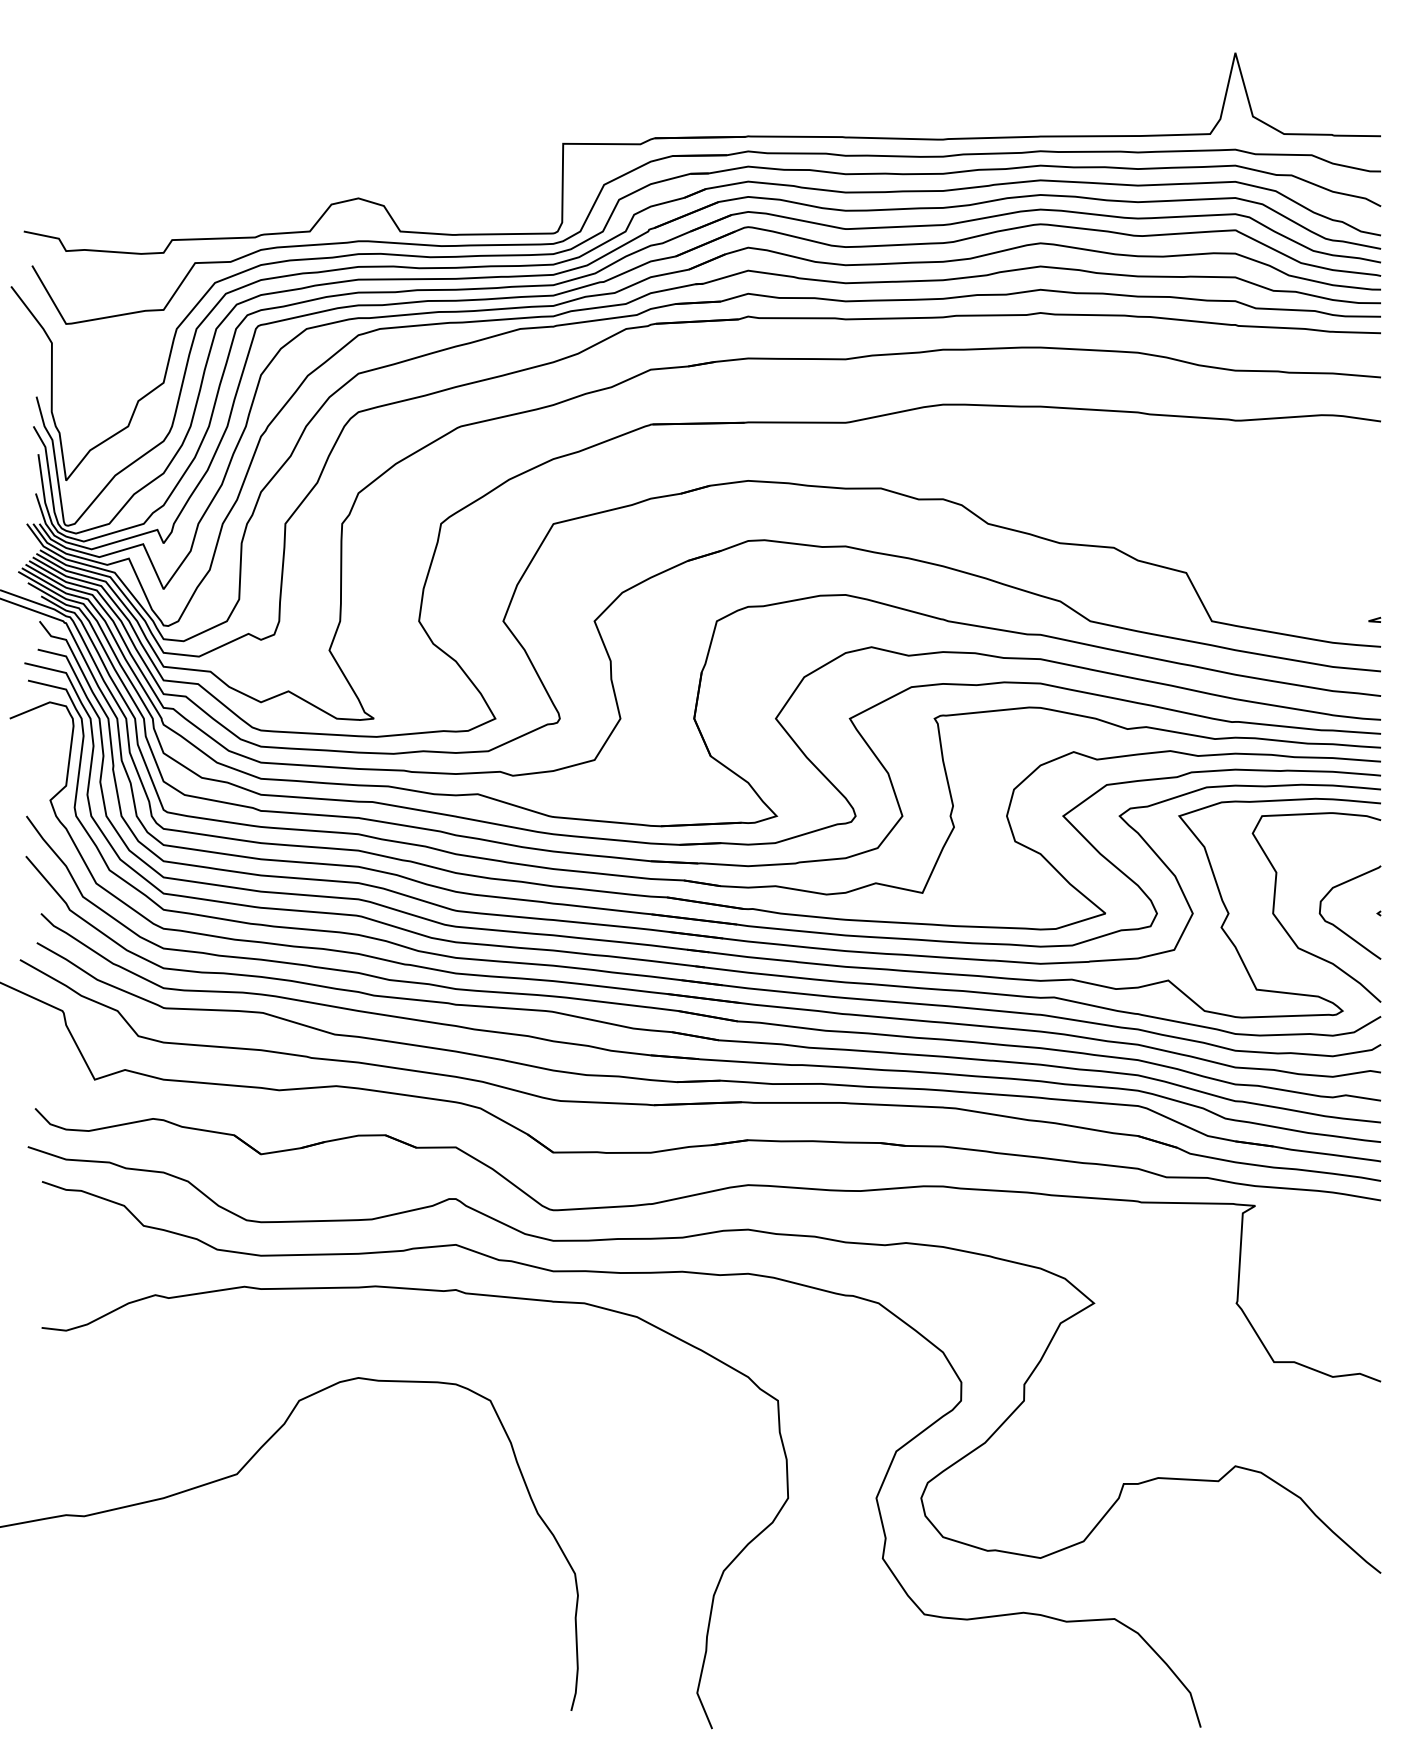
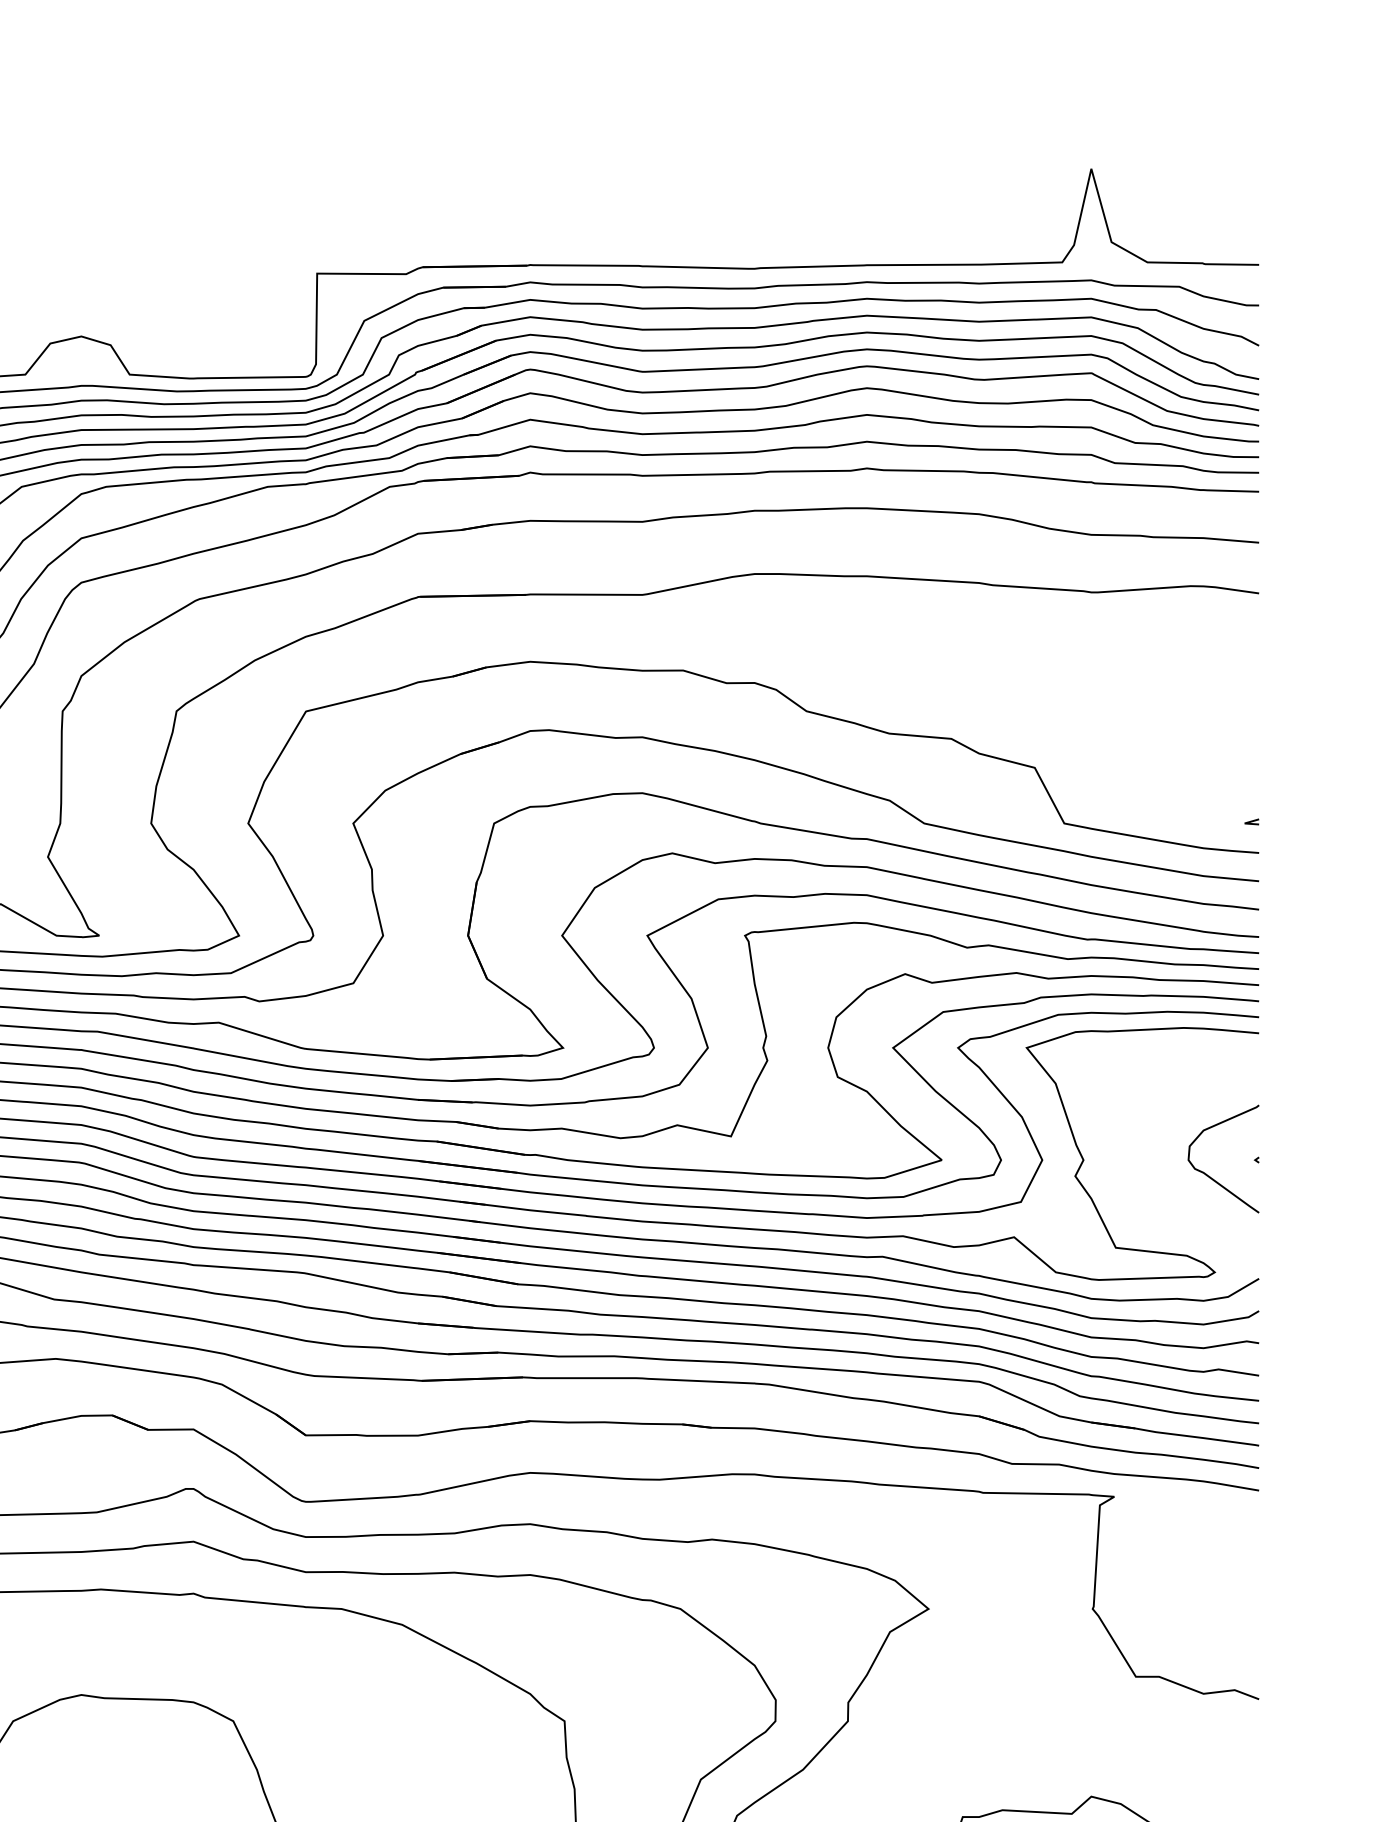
curve: (1285, 928) -> (1149, 1177), removed

